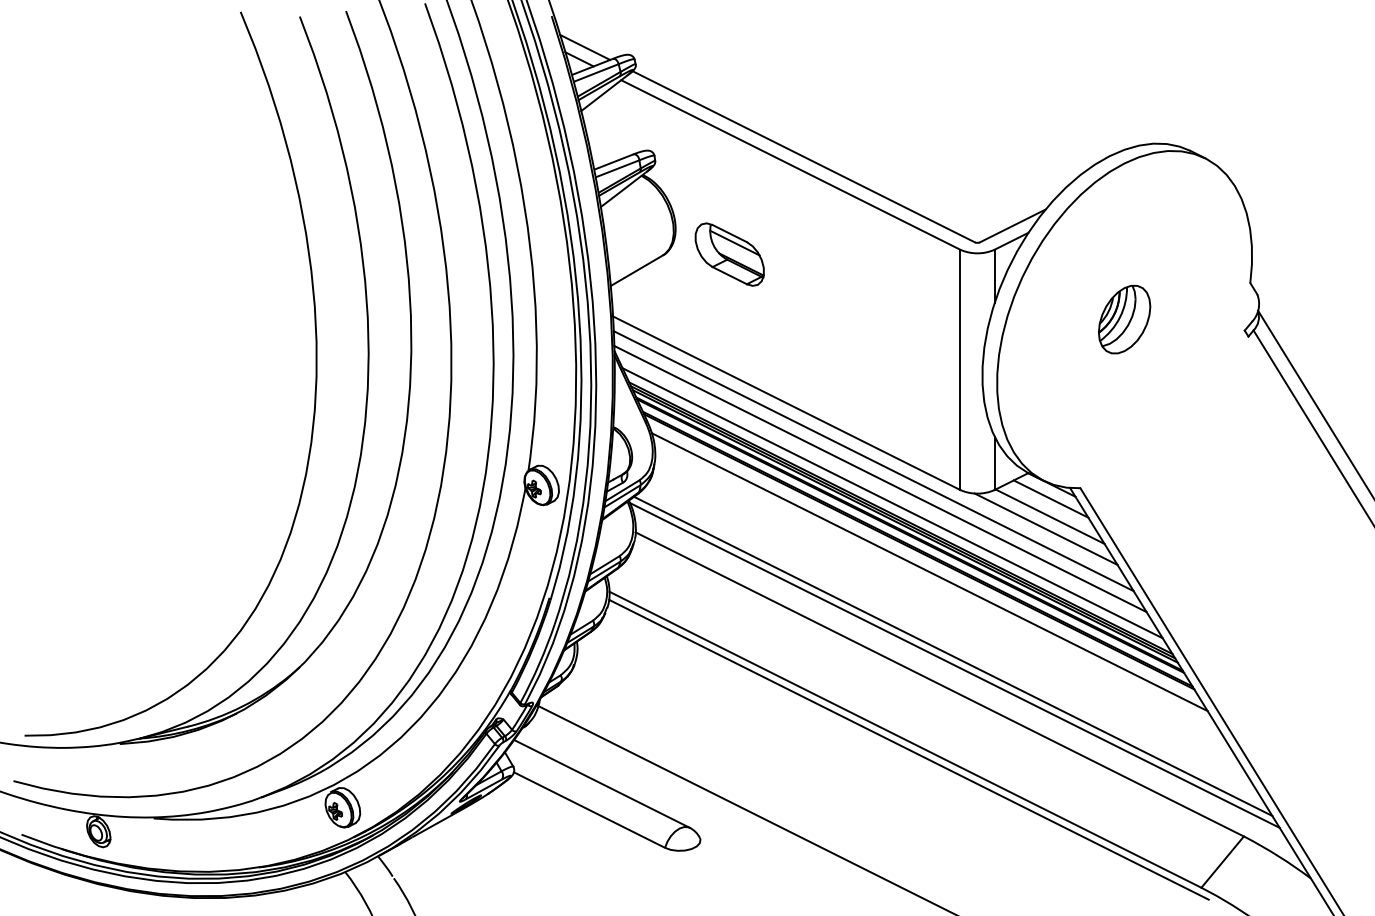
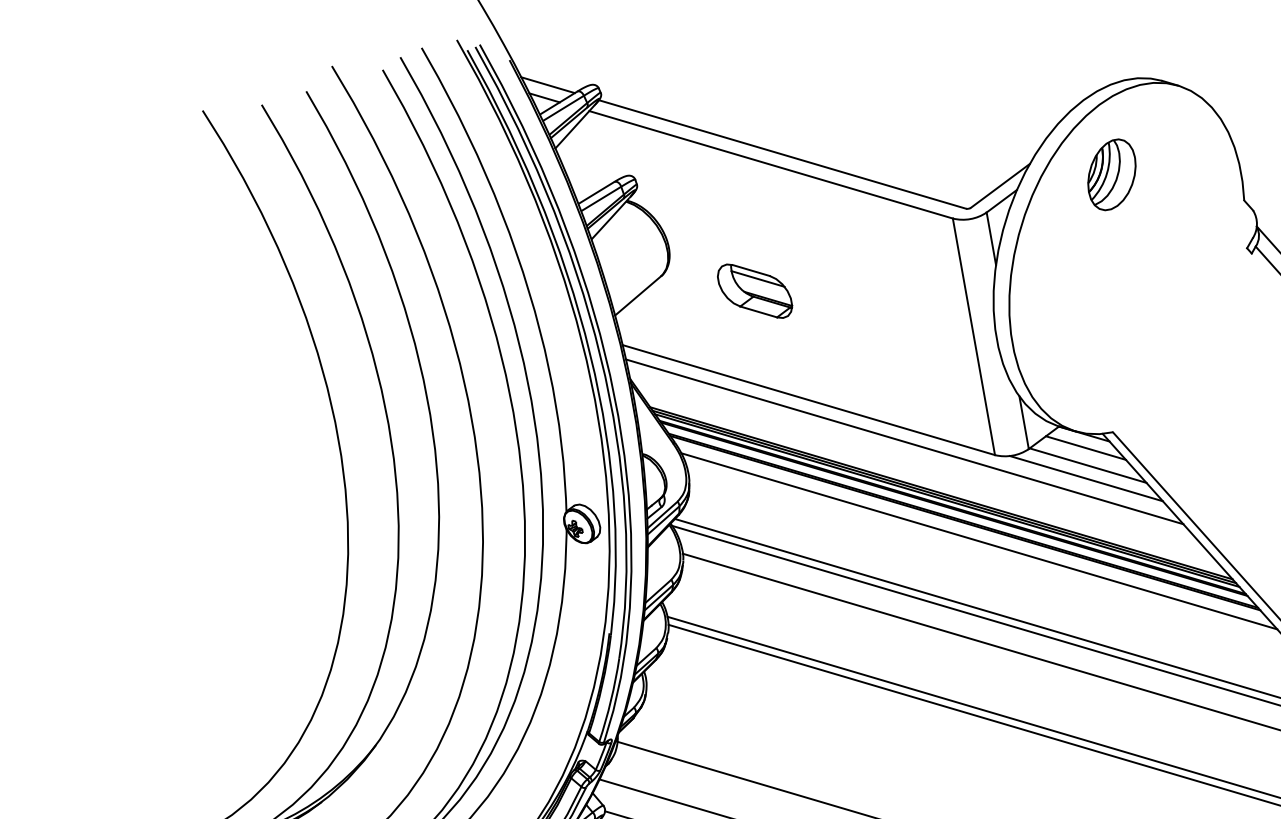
part: (729, 254) -> (754, 291), moved
part: (1124, 319) -> (1111, 174), moved
line: (880, 478) -> (914, 457), removed
line: (892, 503) -> (930, 480), removed

